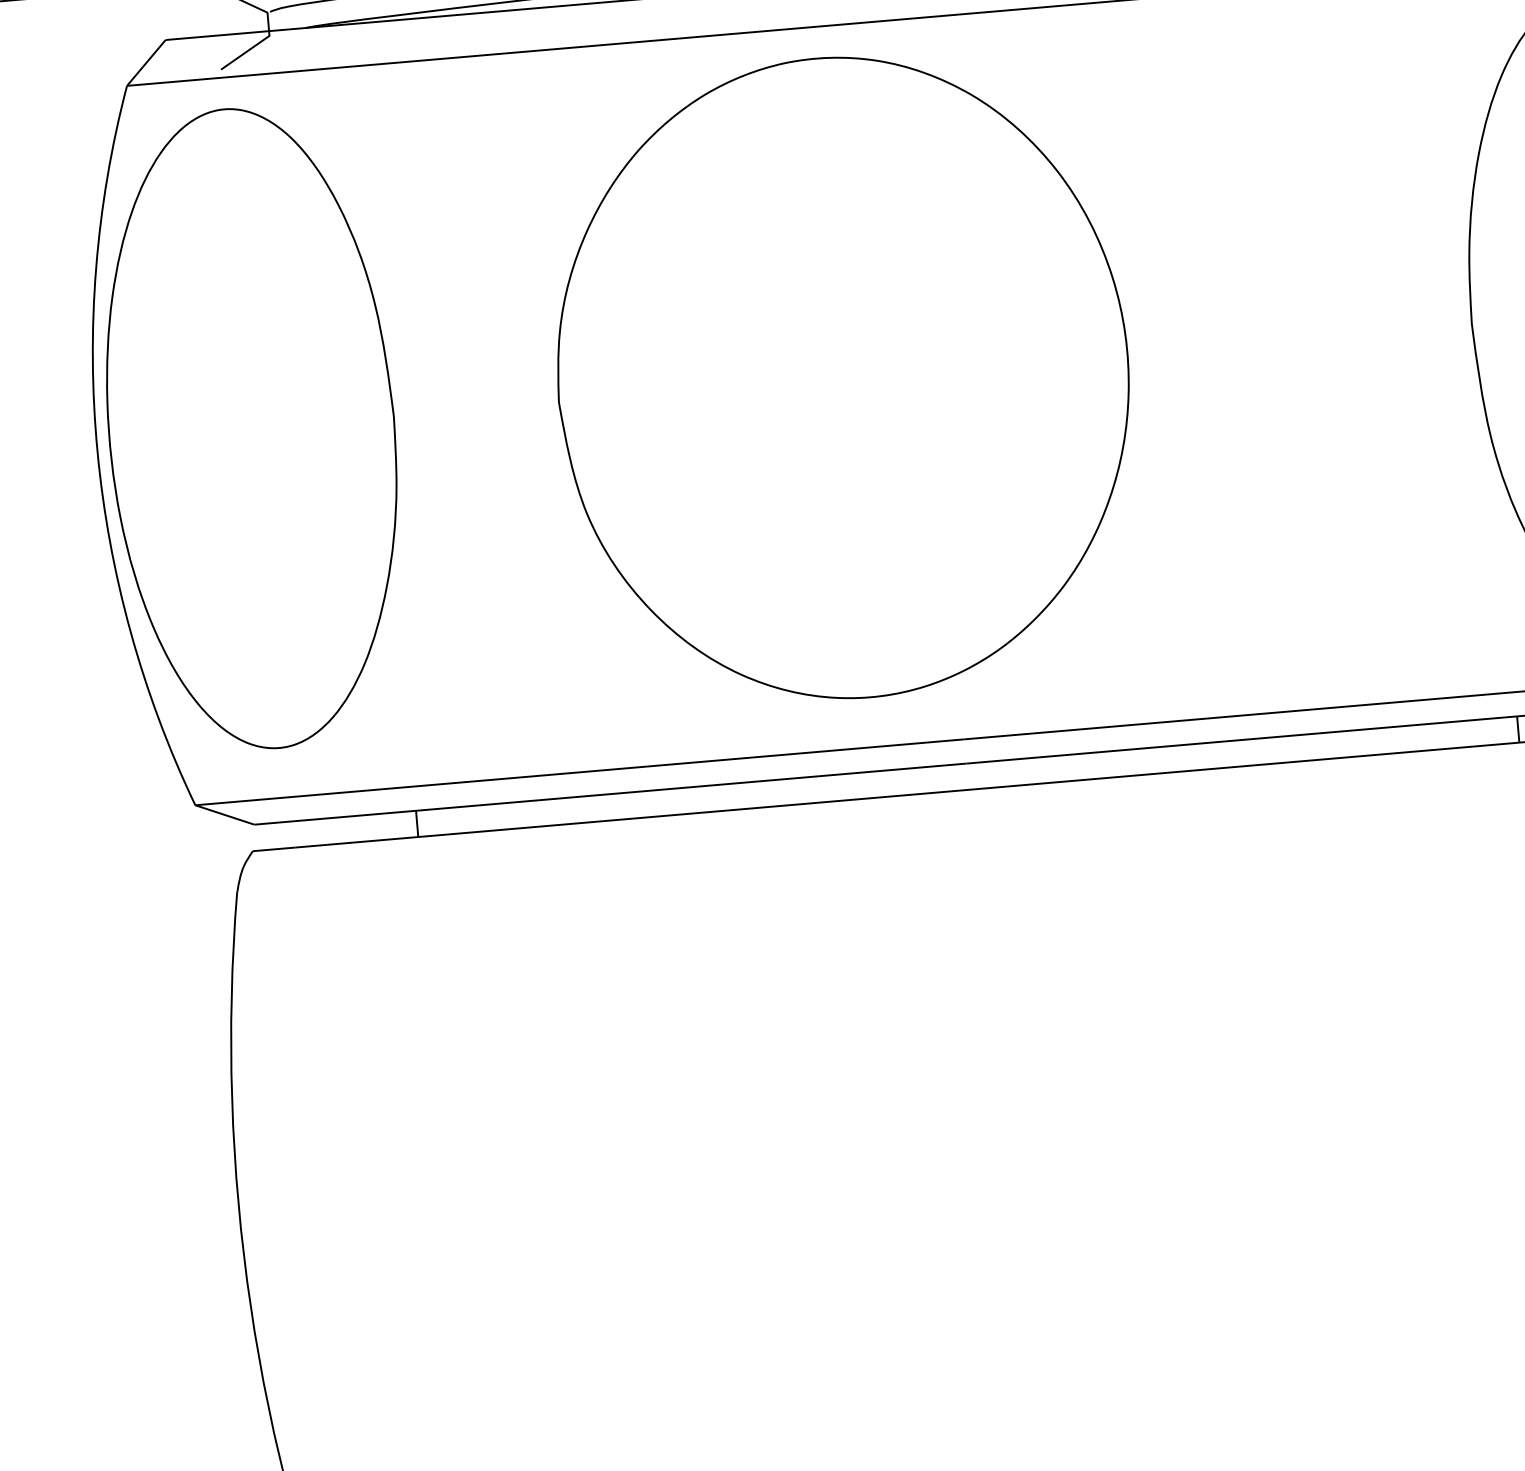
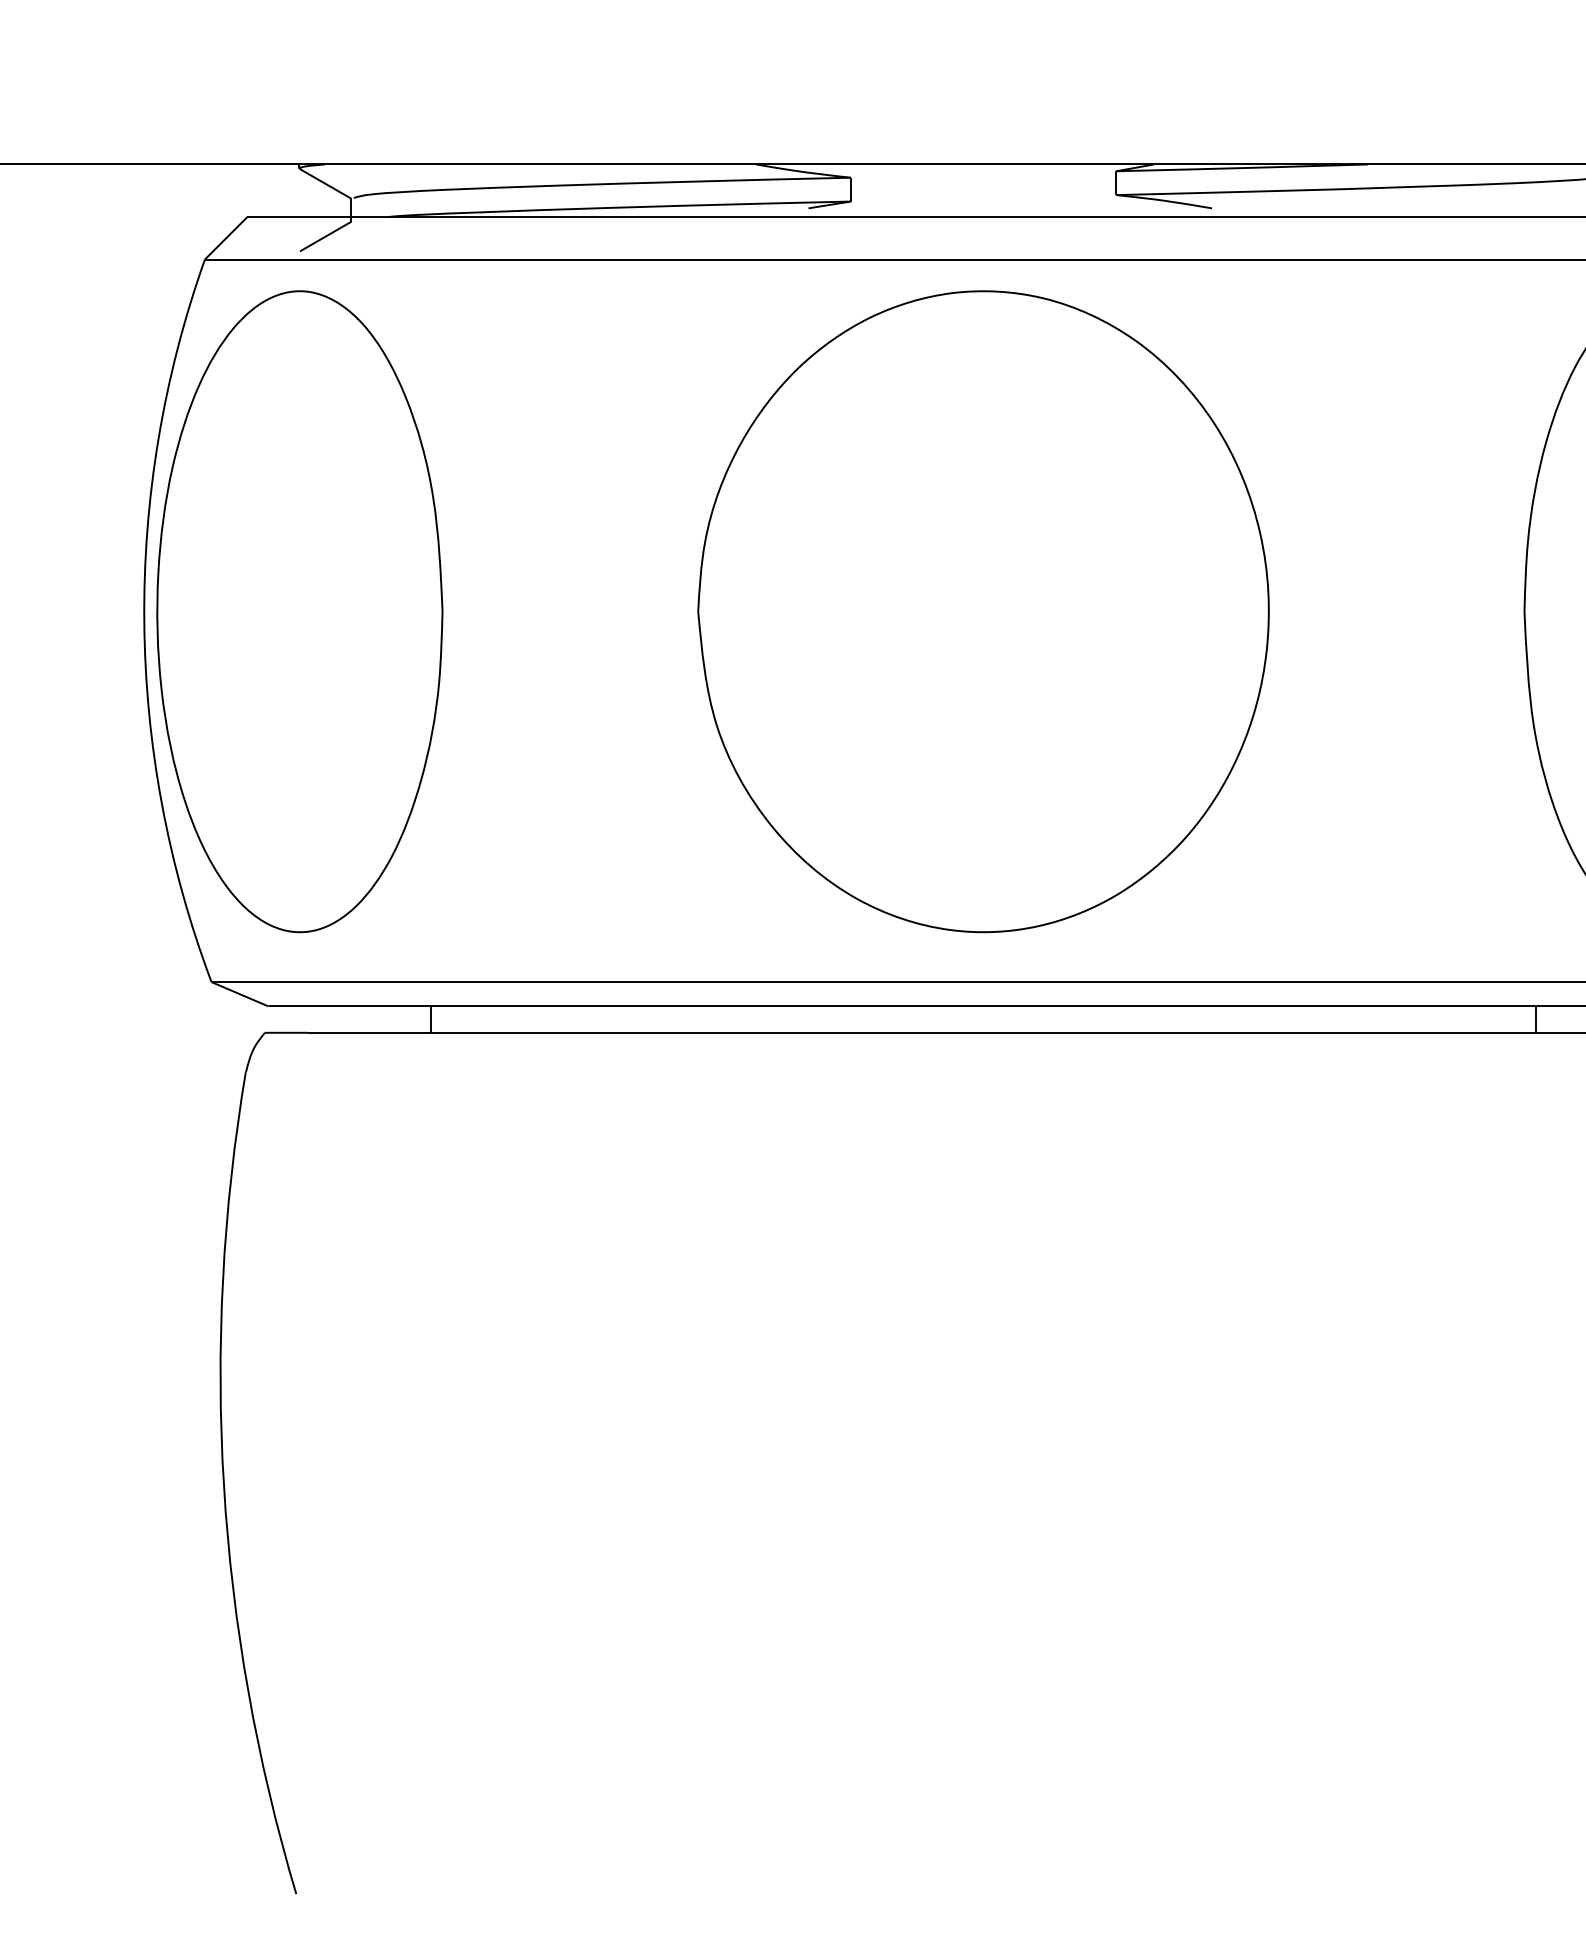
part: (843, 377) -> (983, 611), moved

